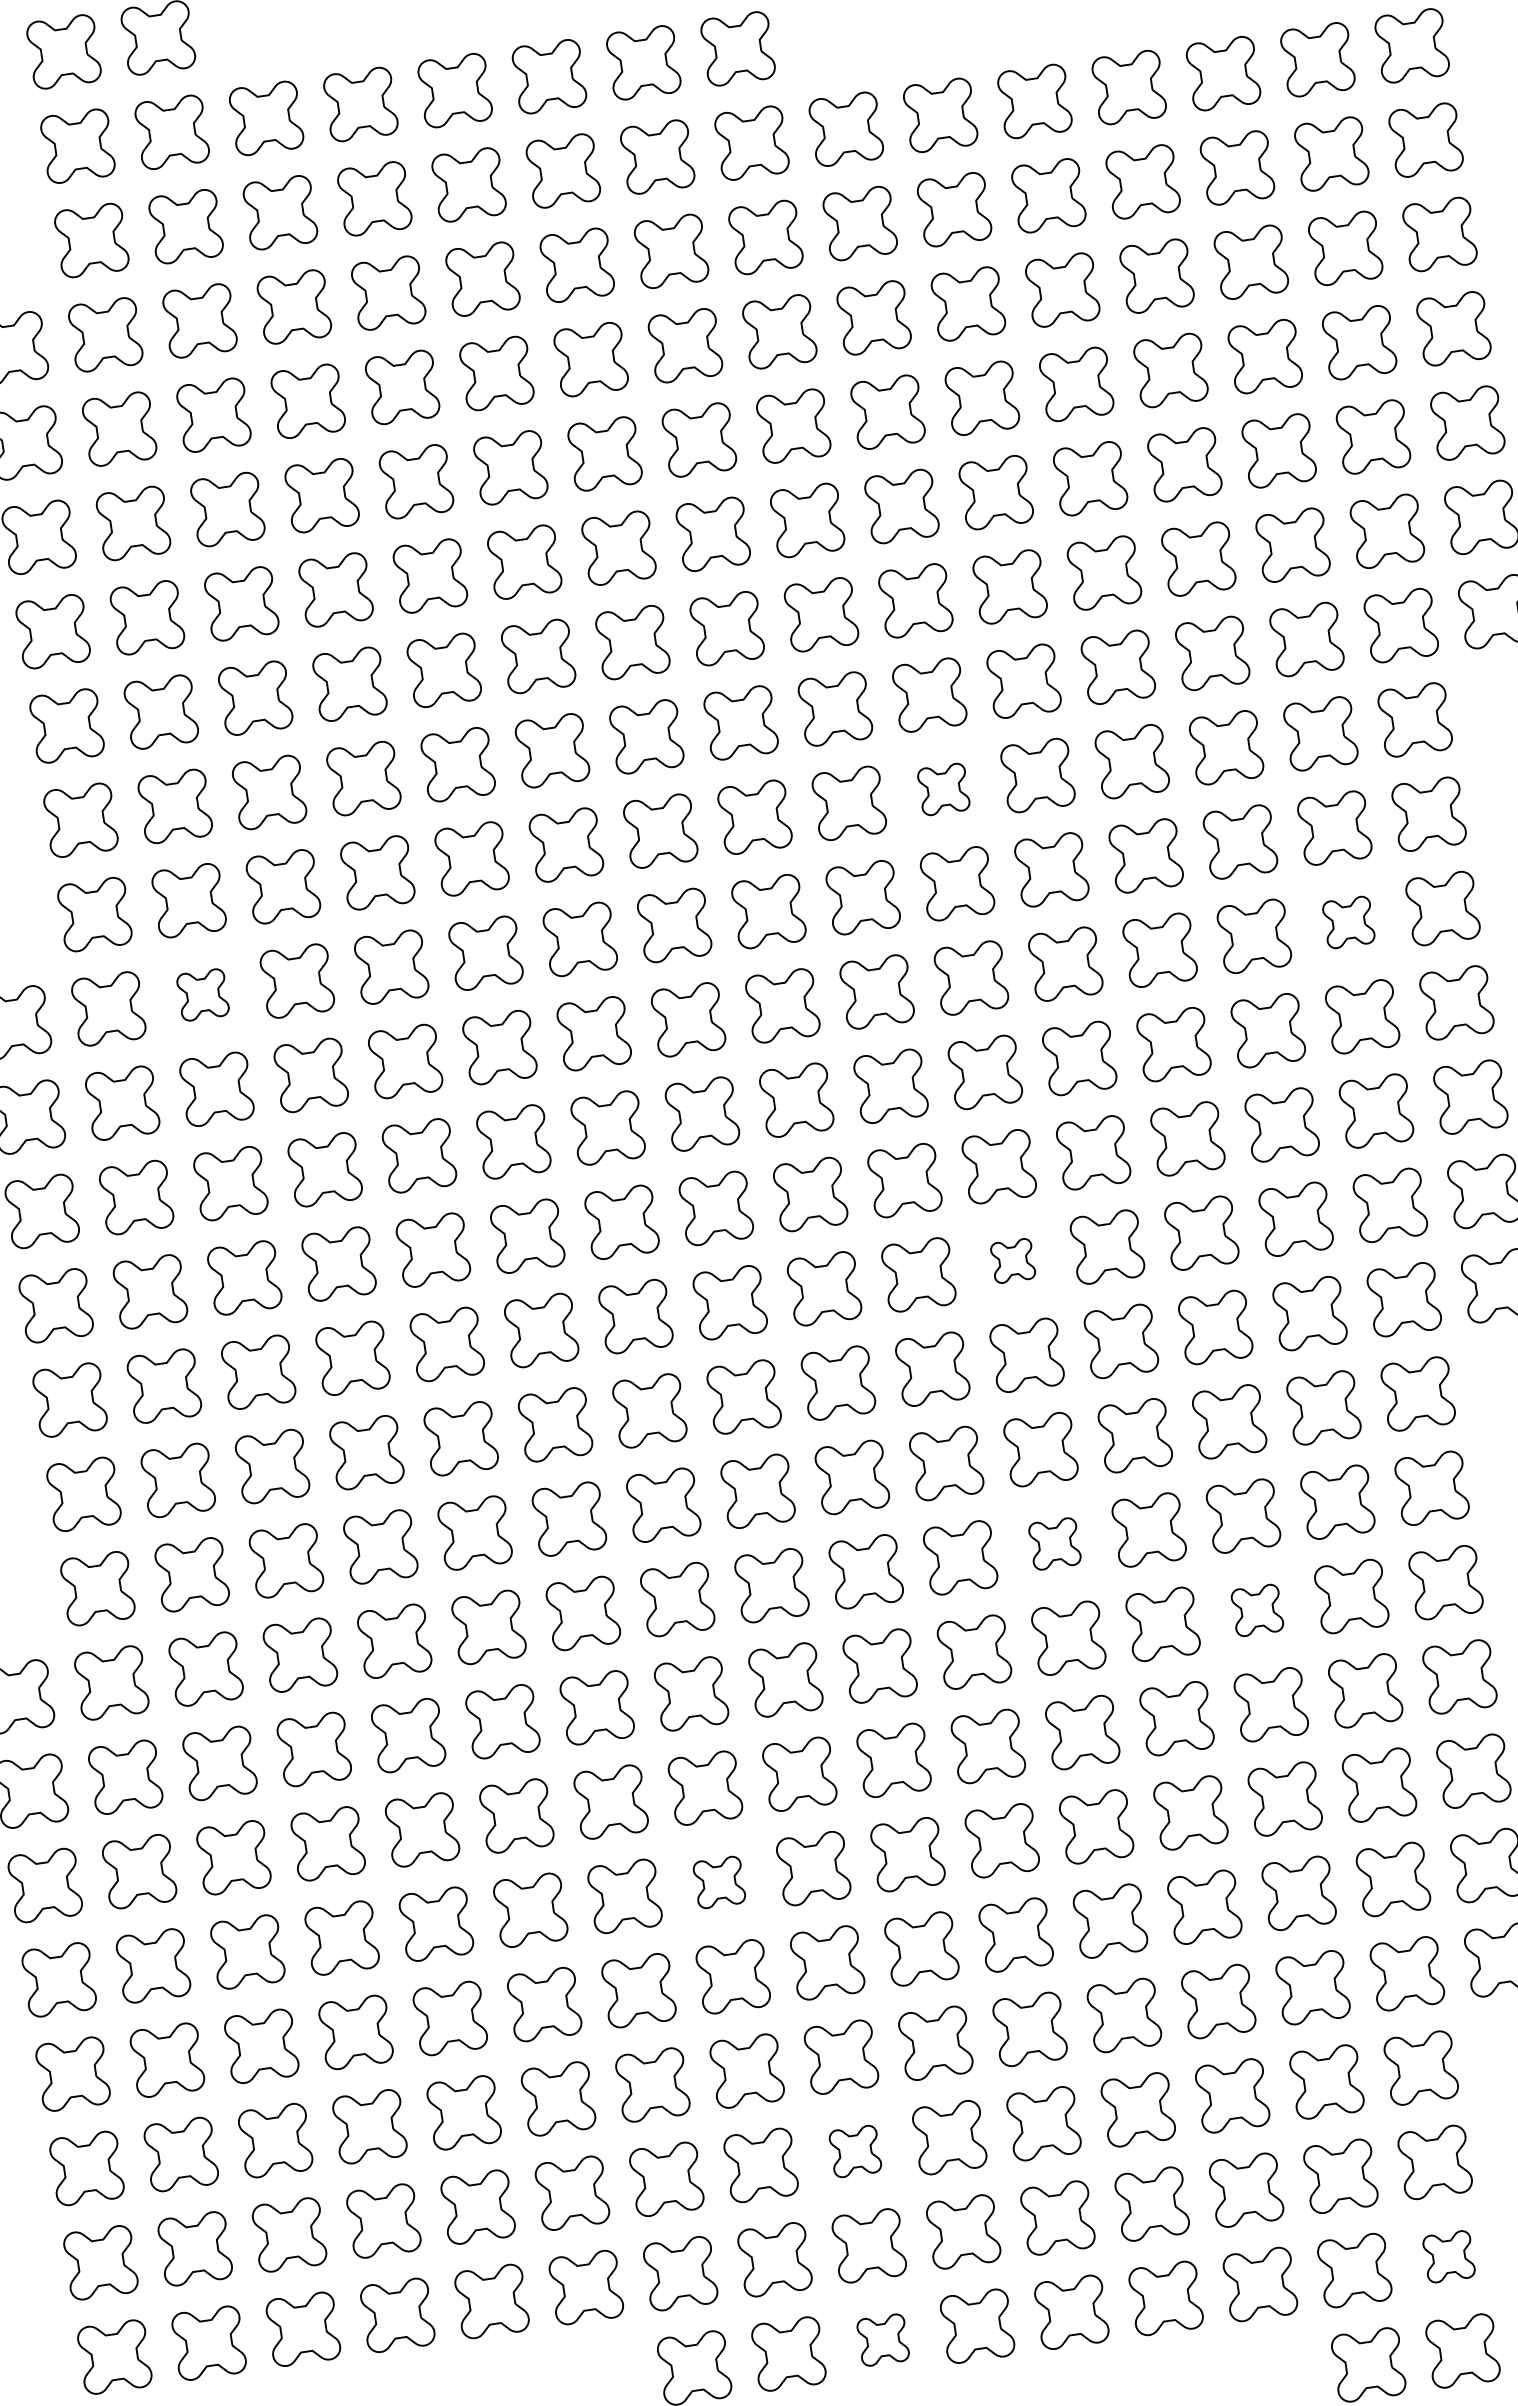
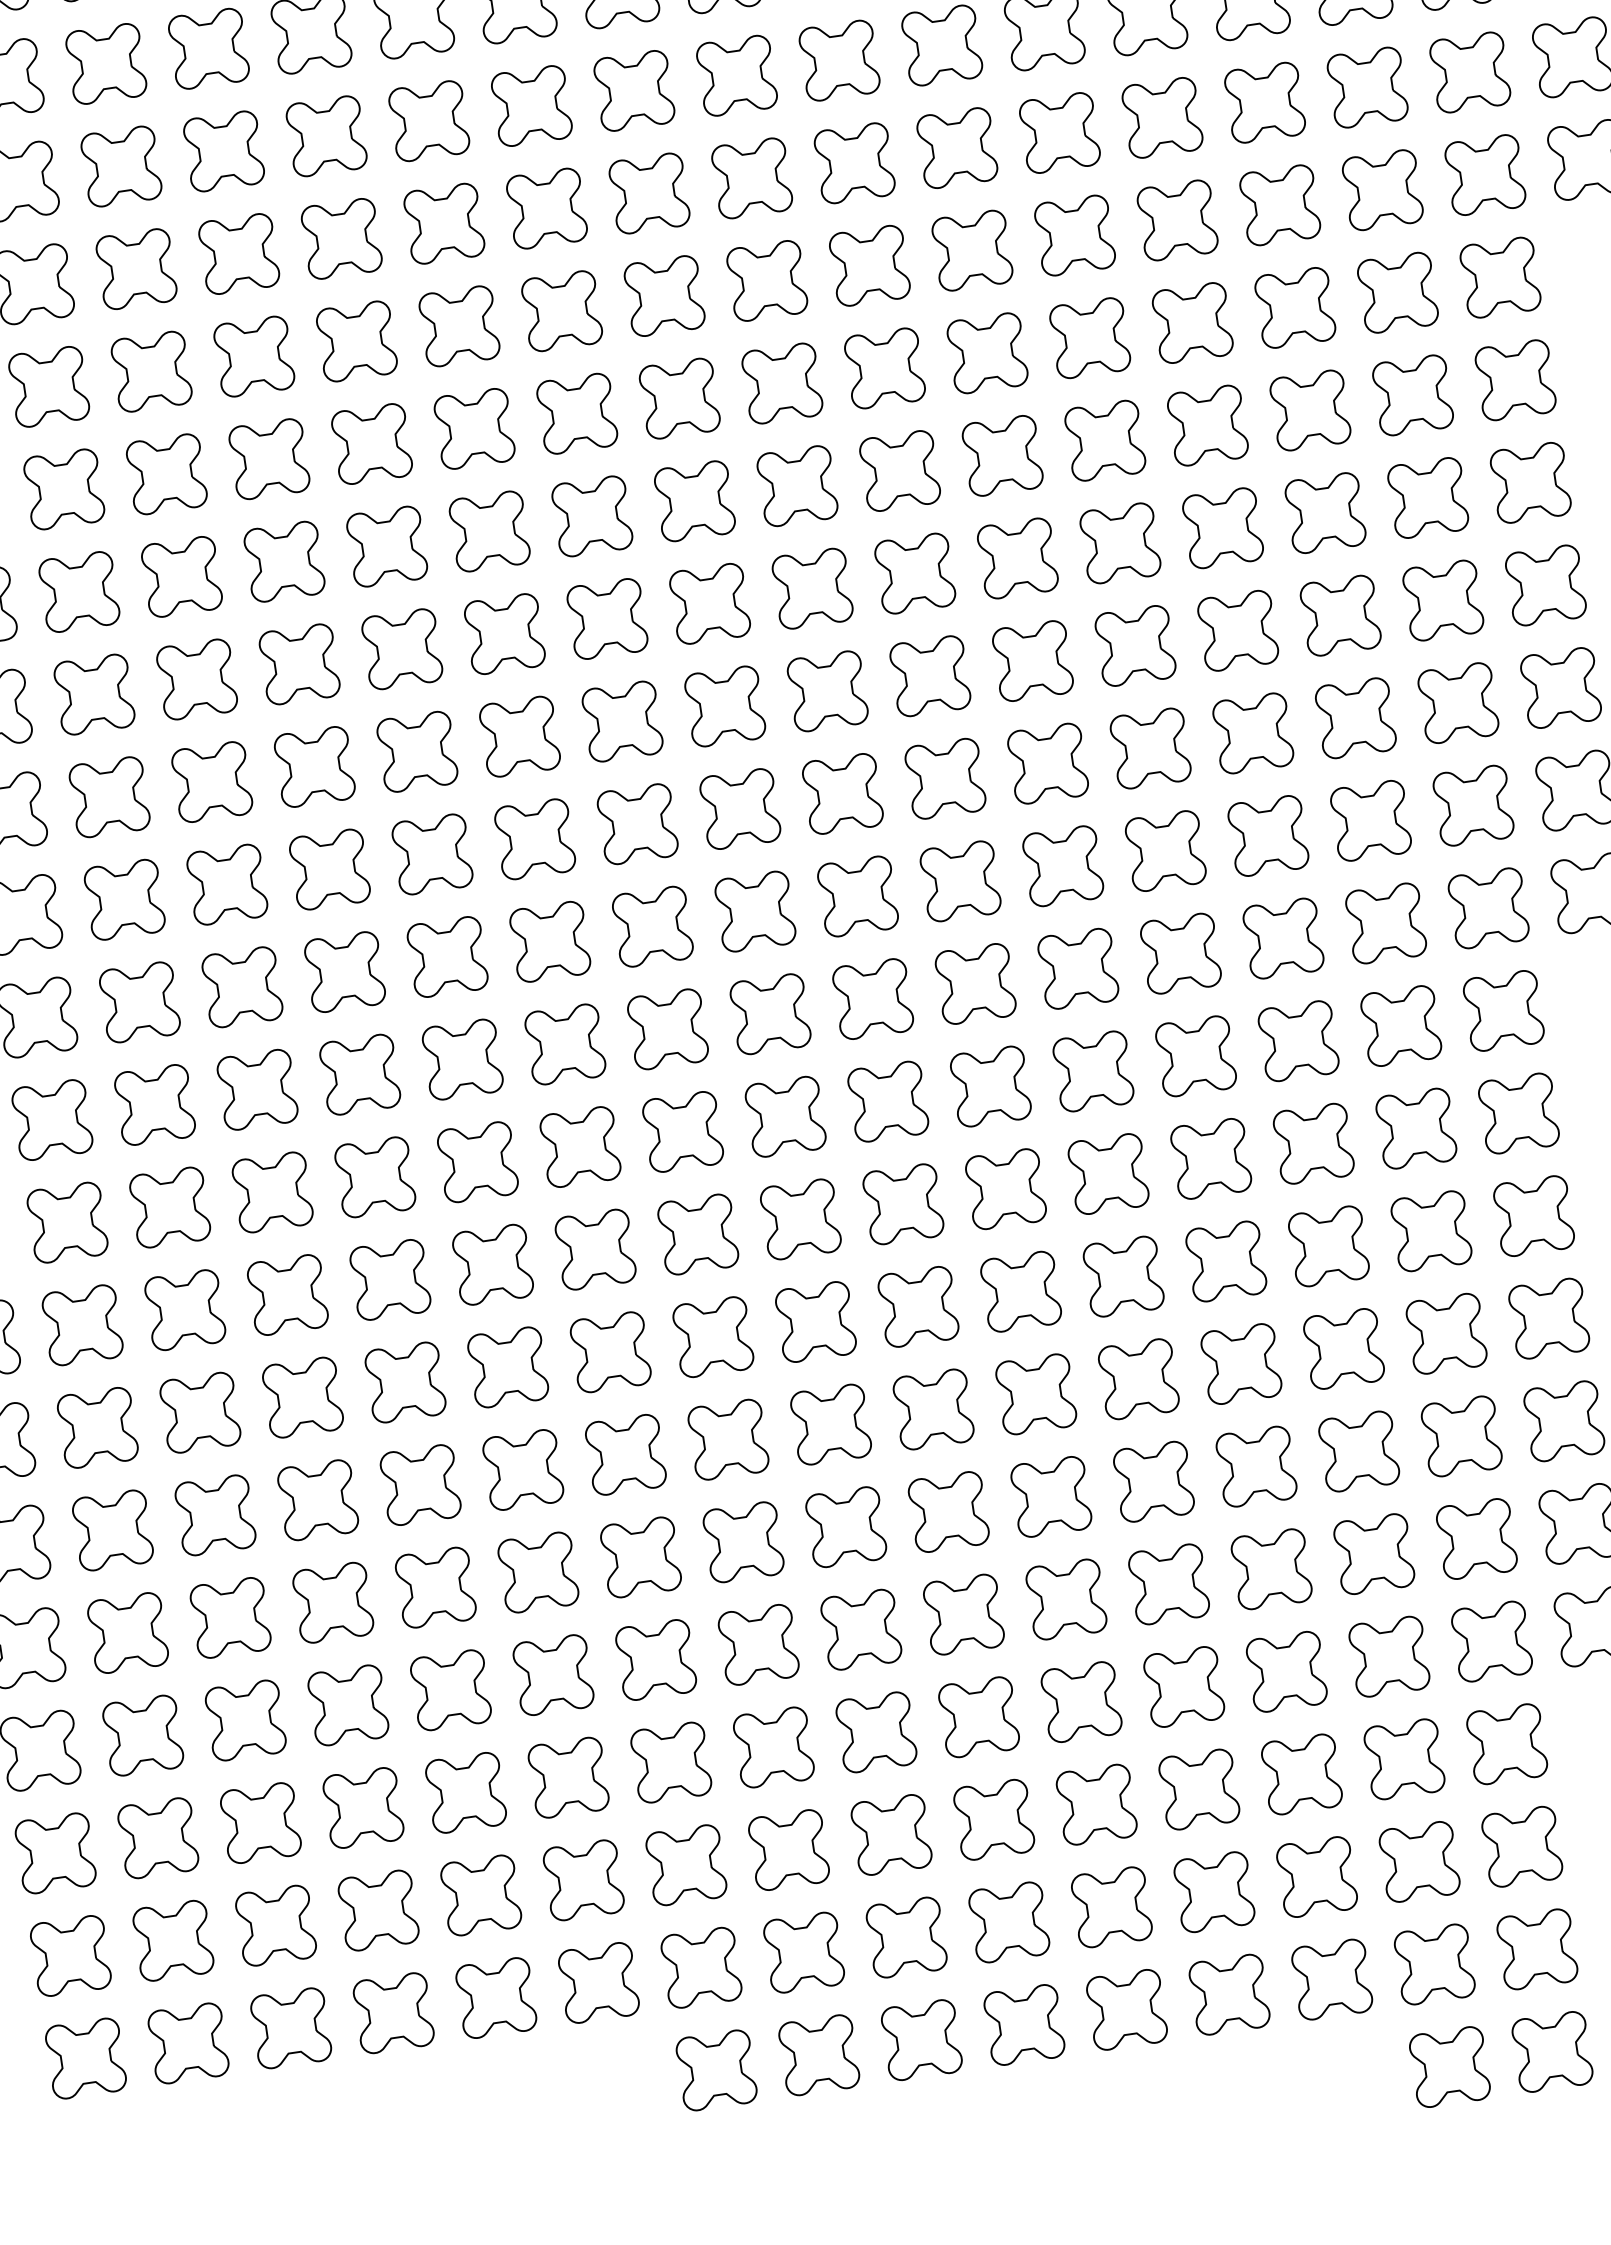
part: (943, 789) -> (987, 353), size x1.43
part: (1348, 922) -> (1427, 498), size x1.43
part: (202, 994) -> (181, 576), size x1.43
part: (1012, 1260) -> (1062, 865), size x1.67
part: (1054, 1543) -> (1108, 1173), size x1.43
part: (1257, 1610) -> (1328, 1246), size x1.43
part: (719, 1882) -> (743, 1542), size x1.43
part: (855, 2151) -> (891, 1834), size x1.43
part: (1448, 2256) -> (1536, 1949), size x1.43
part: (882, 2339) -> (921, 2039), size x1.43

